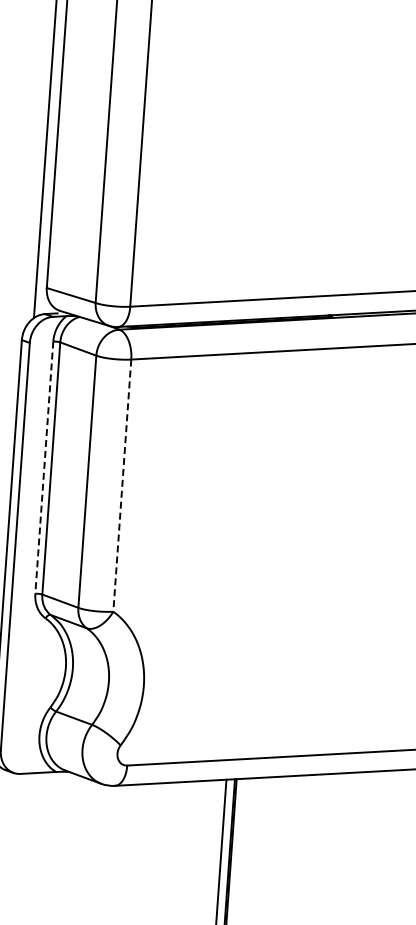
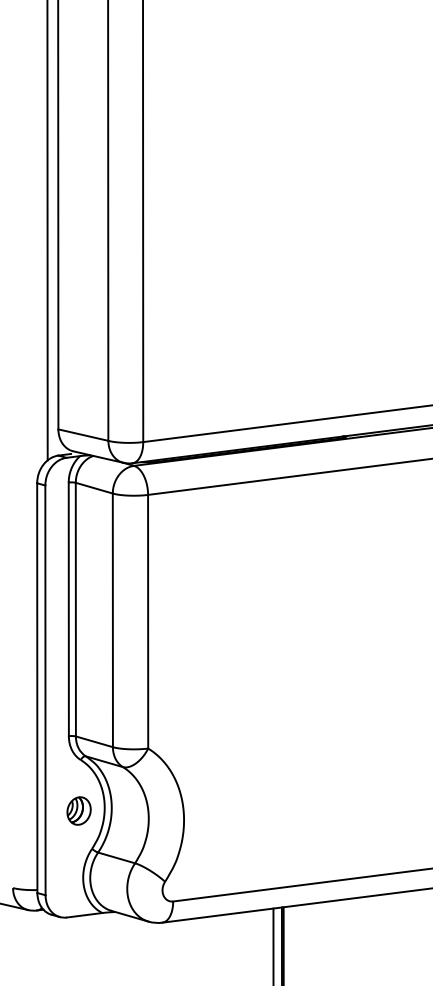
line: (44, 467) -> (68, 609), dashed -> solid
line: (122, 485) -> (148, 621), dashed -> solid
part: (39, 668) -> (78, 810), added

